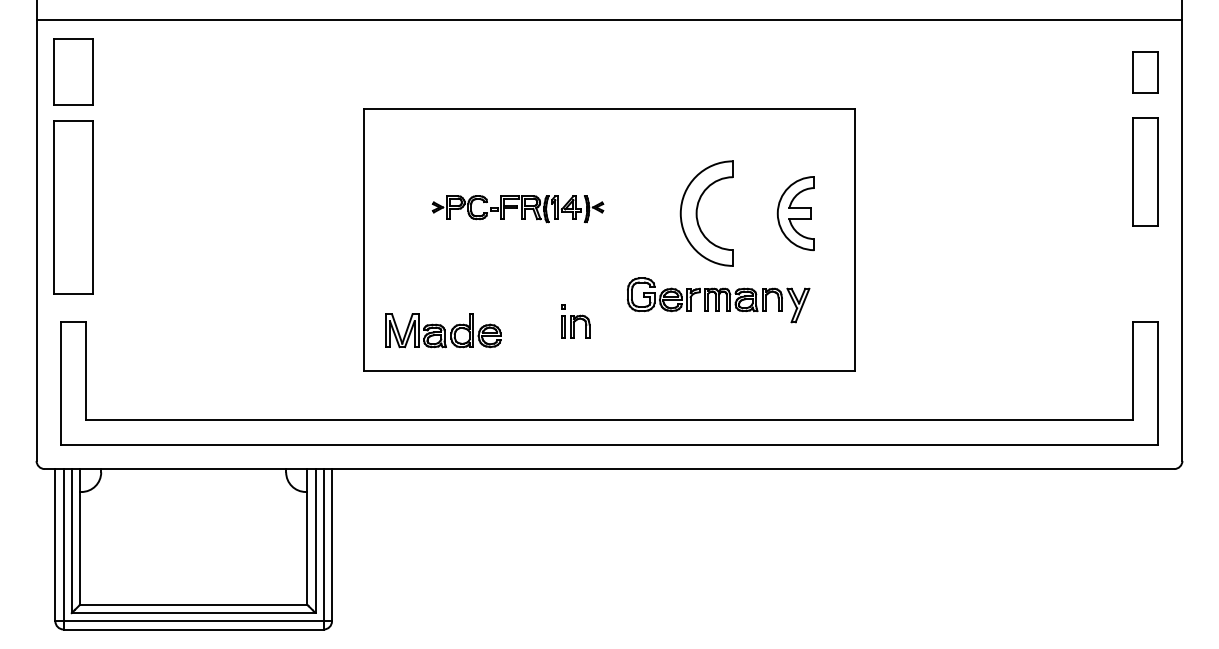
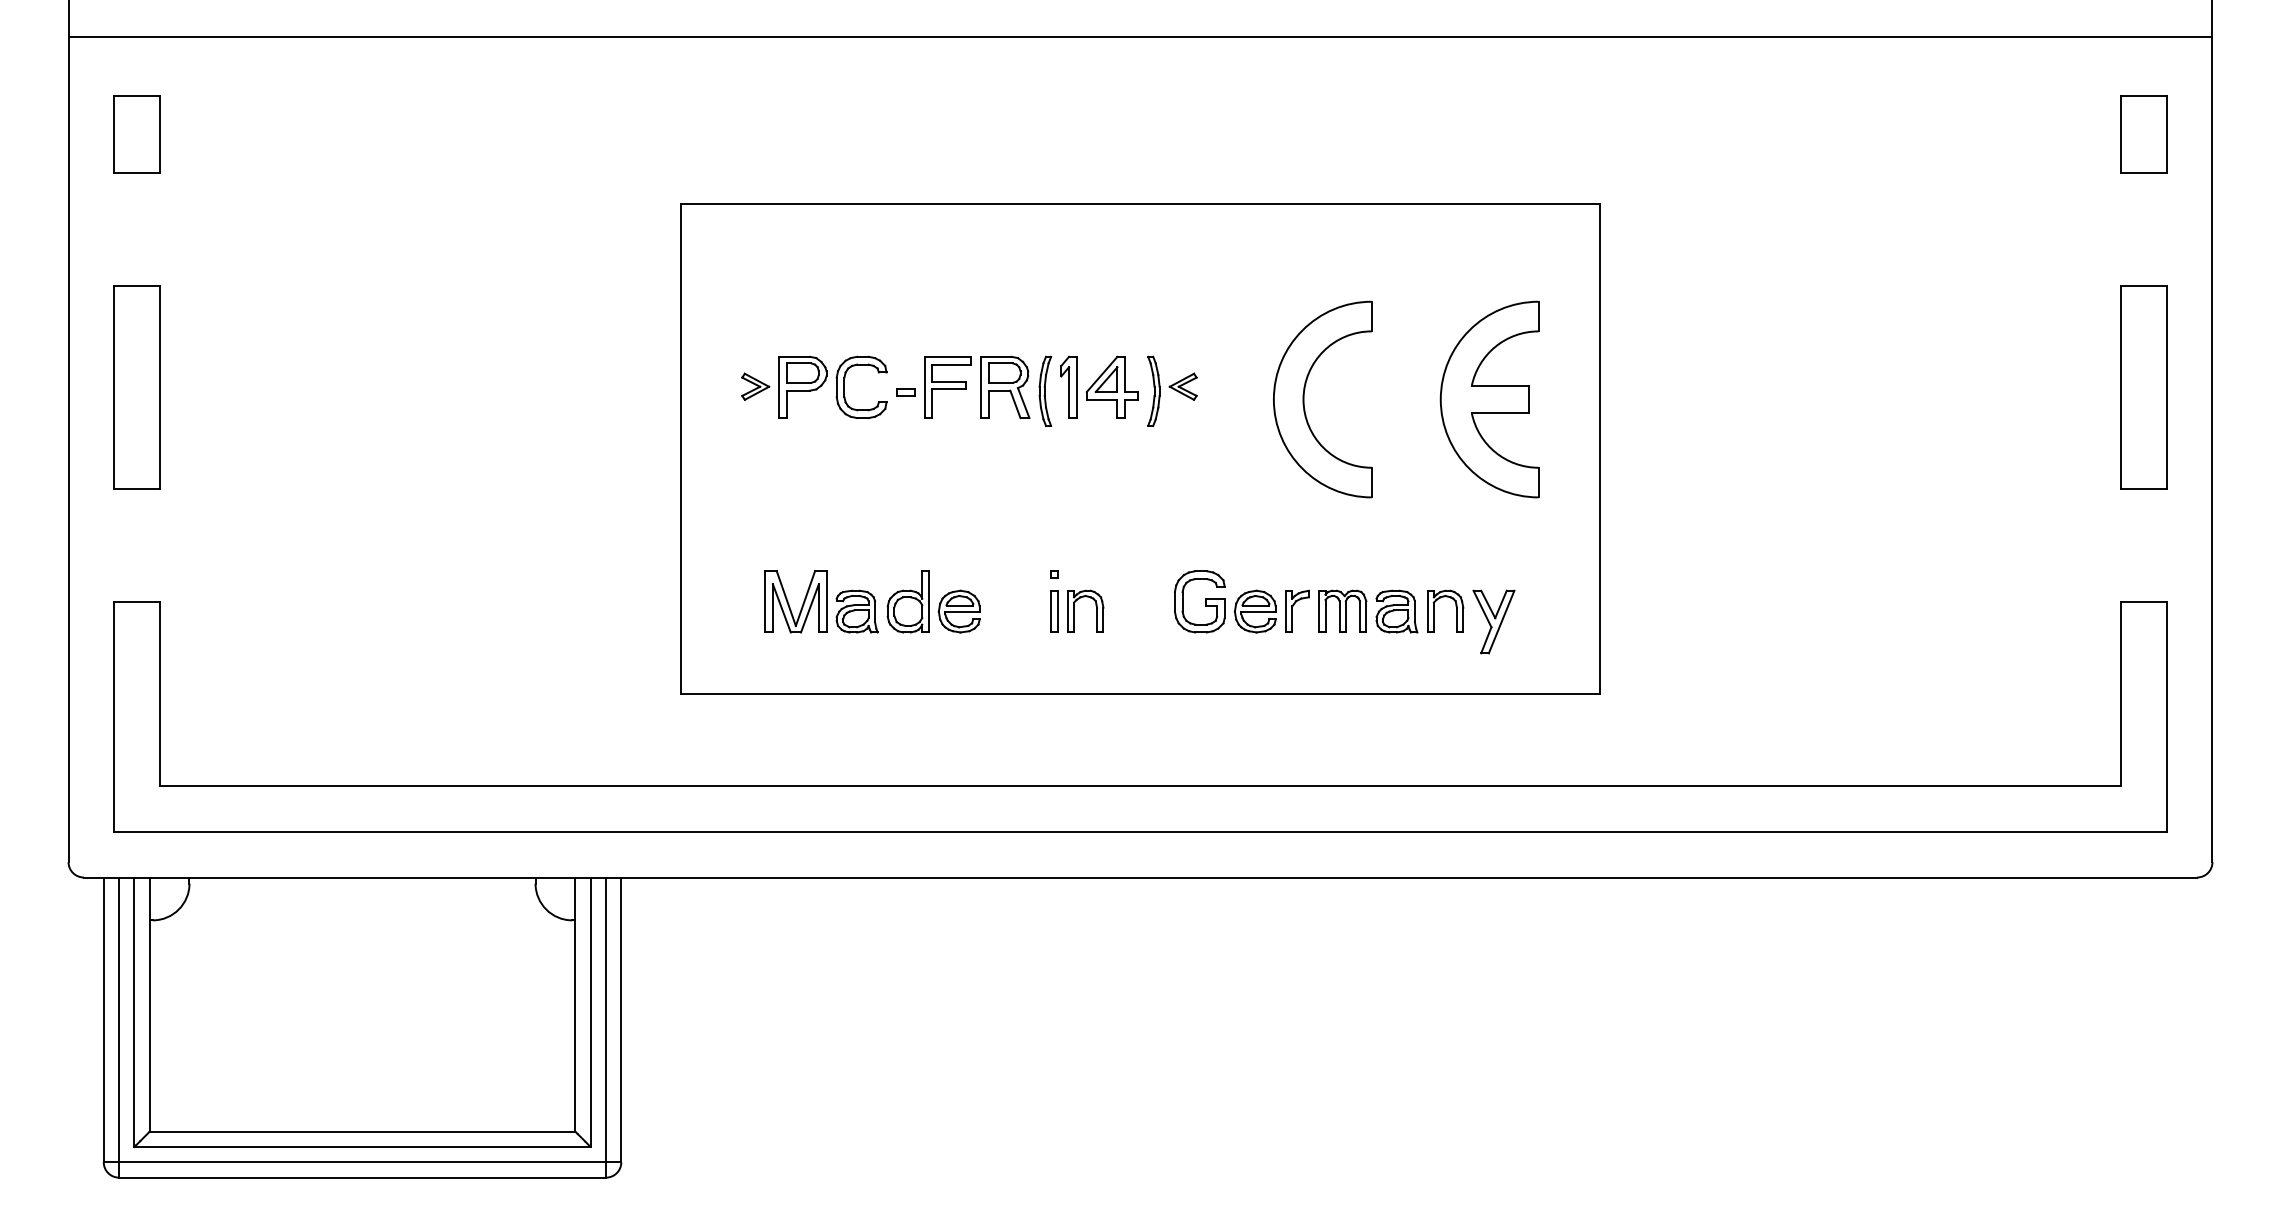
part: (73, 72) -> (137, 135), size x0.62
part: (1145, 171) -> (2143, 386), moved
part: (73, 206) -> (137, 386), size x0.62
part: (517, 208) -> (968, 389), size x1.43
part: (795, 213) -> (1488, 399), size x1.43
part: (718, 300) -> (1344, 612), moved
part: (443, 330) -> (872, 601), moved

